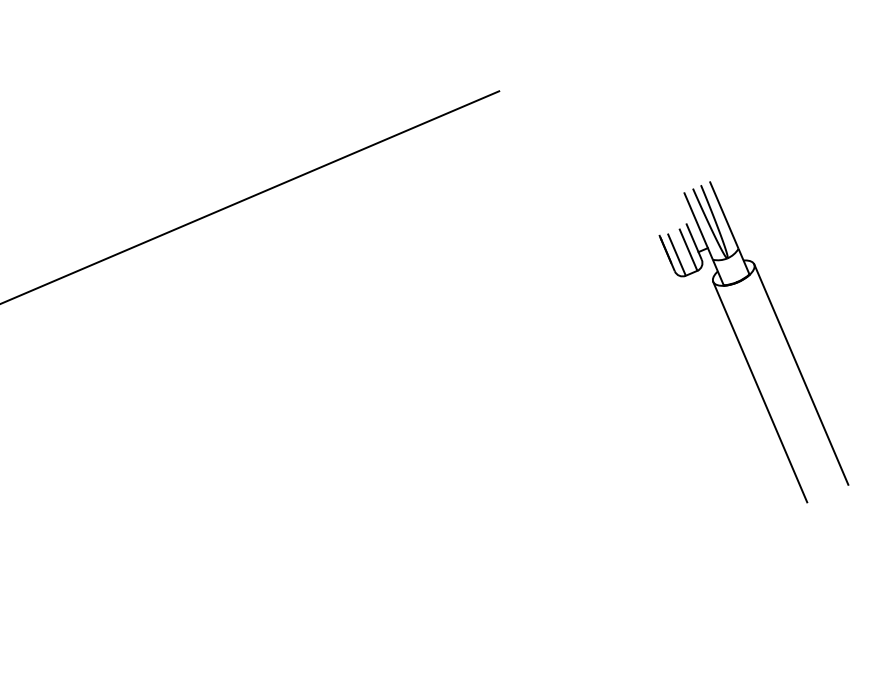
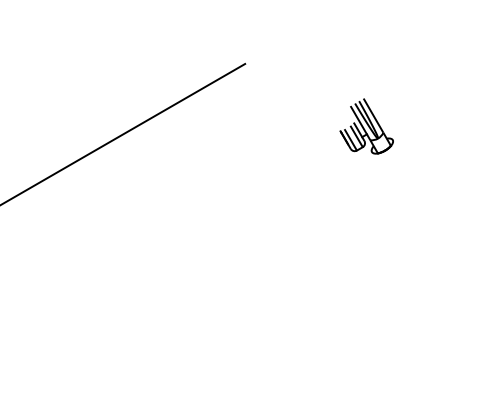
line: (800, 373) -> (424, 195), removed
line: (758, 390) -> (403, 207), removed

